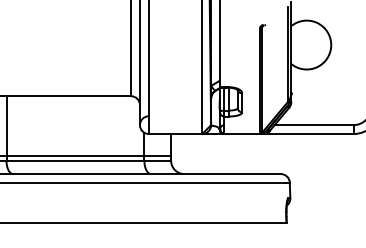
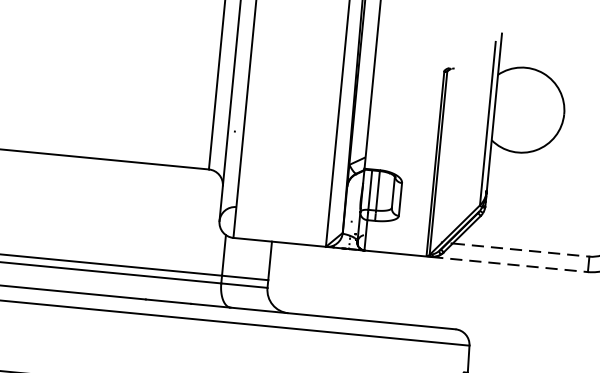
line: (314, 125) -> (521, 250), solid -> dashed
line: (308, 134) -> (509, 265), solid -> dashed

